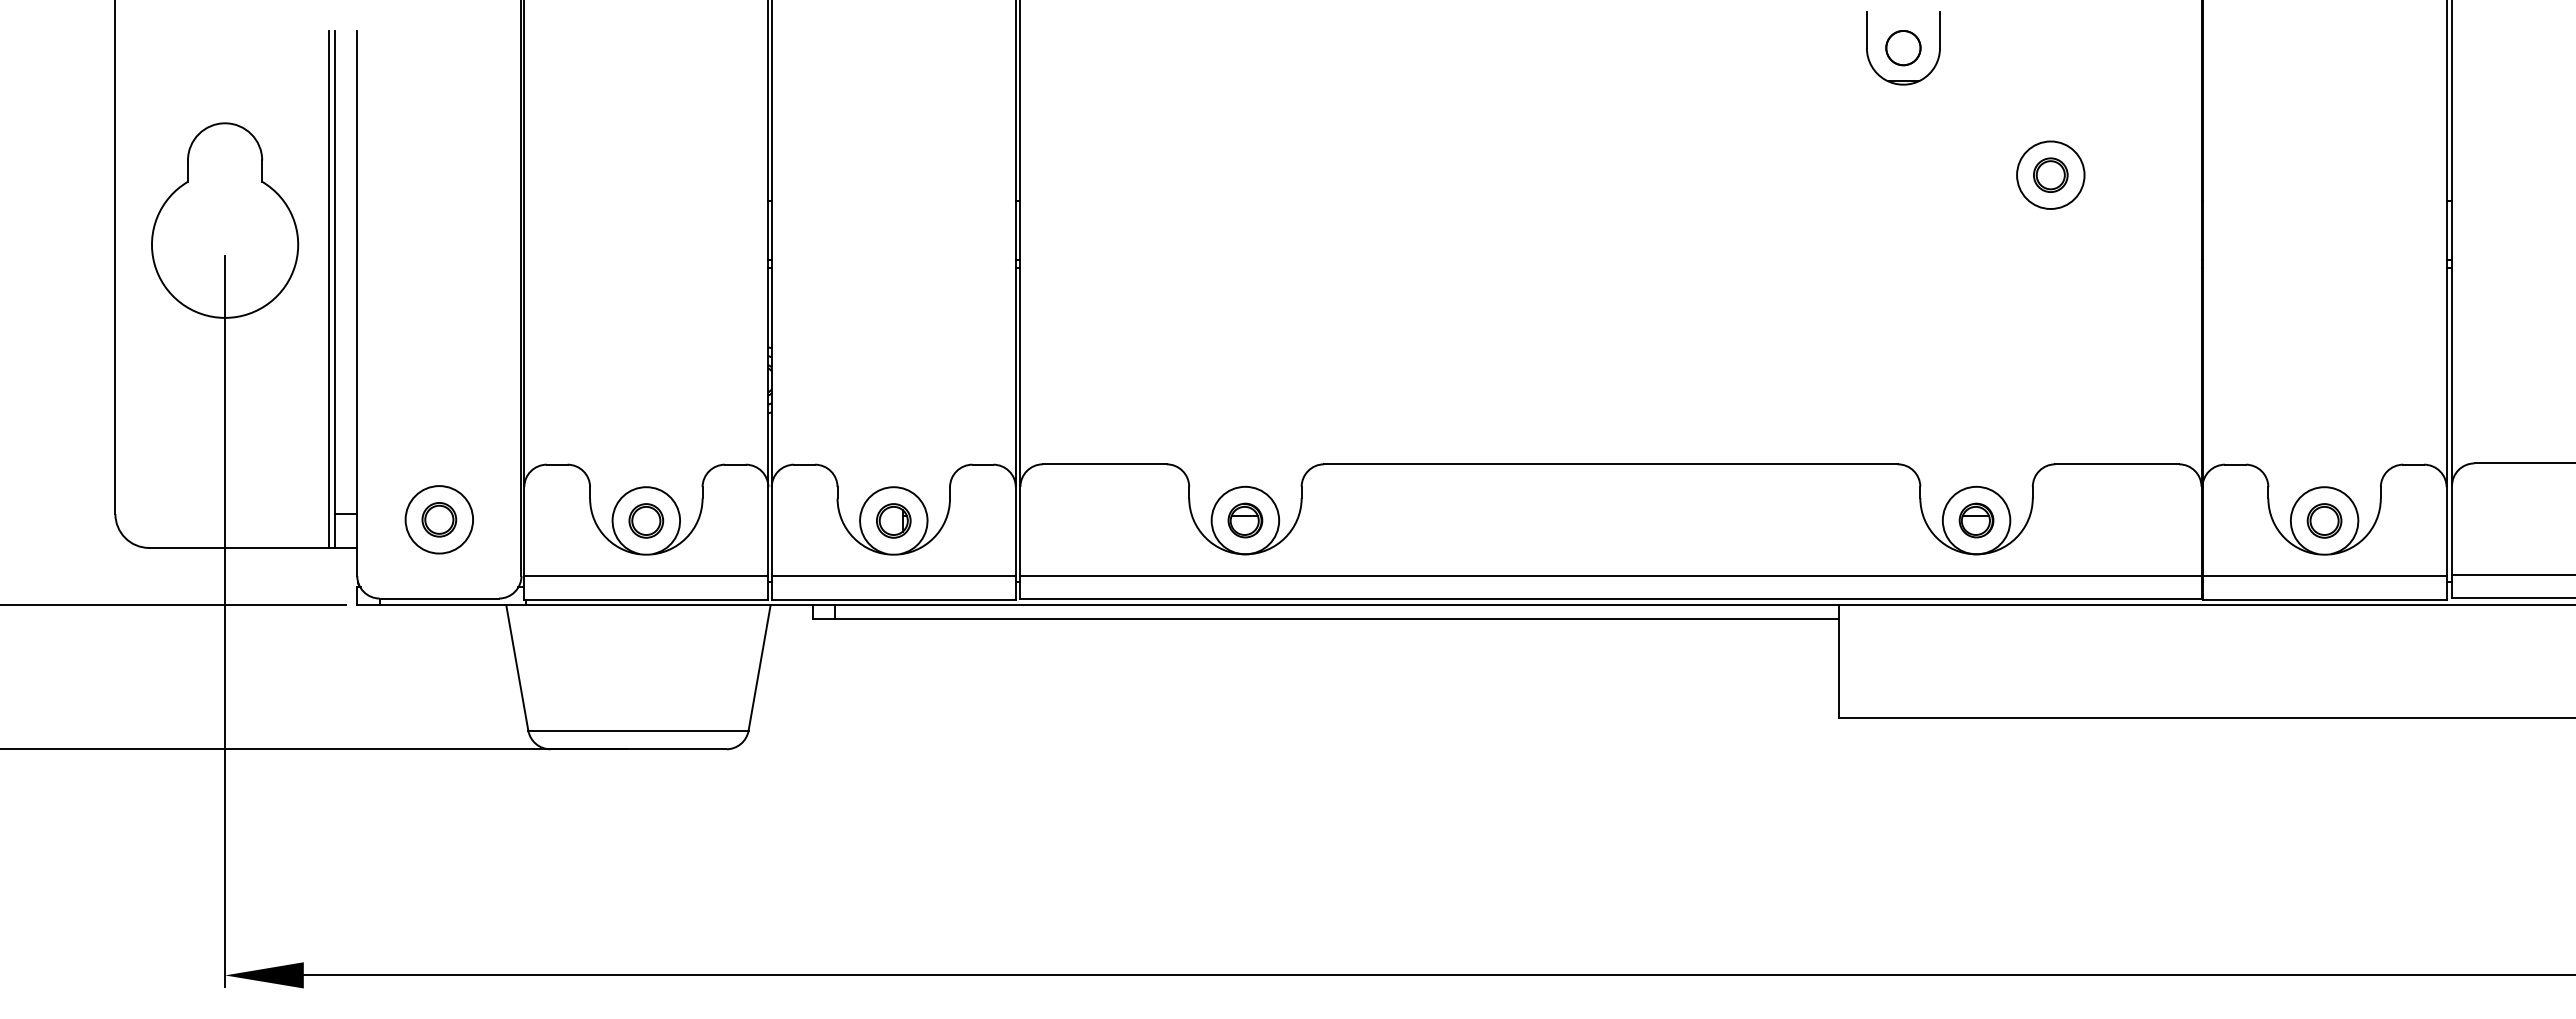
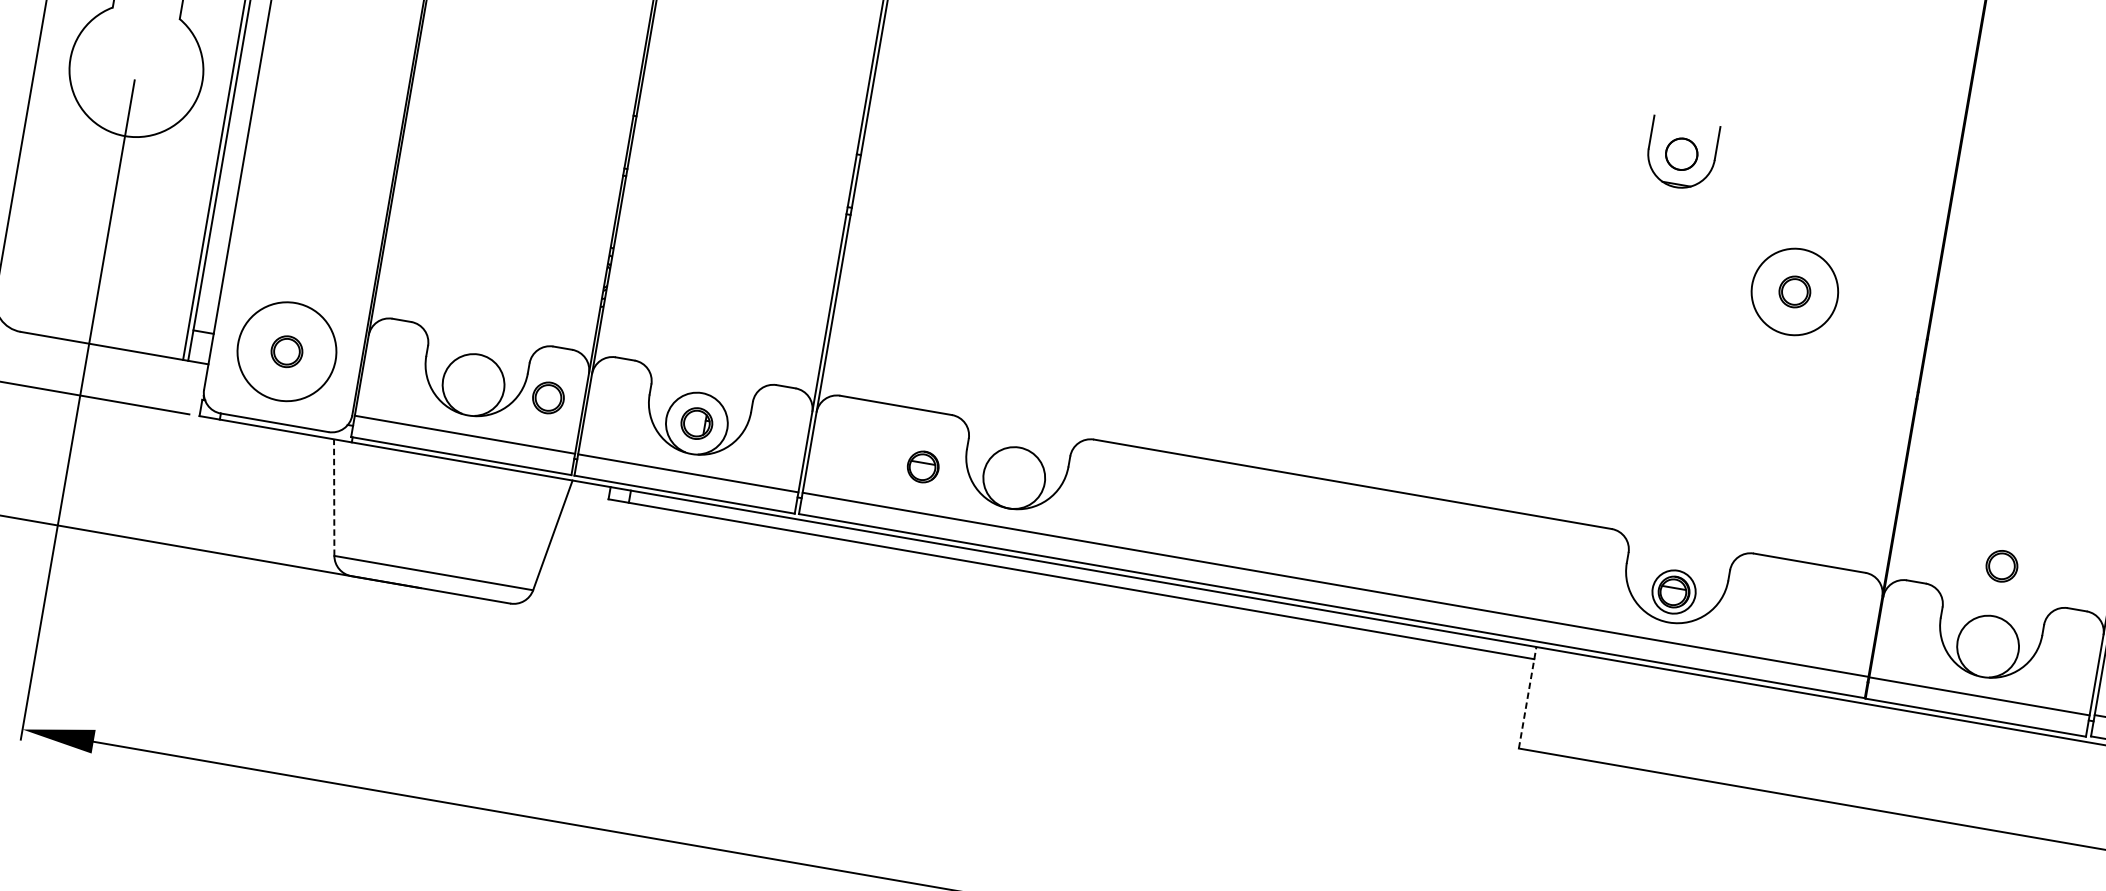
circle: (2050, 175) -> (1794, 292), size x1.4
circle: (439, 519) -> (287, 351), size x1.6
part: (646, 520) -> (548, 397), moved
part: (1245, 520) -> (923, 466), moved
circle: (1976, 520) -> (1674, 591), size x0.7
part: (2324, 520) -> (2001, 565), moved
line: (1838, 661) -> (1527, 697), solid -> dashed
line: (517, 668) -> (334, 498), solid -> dashed

